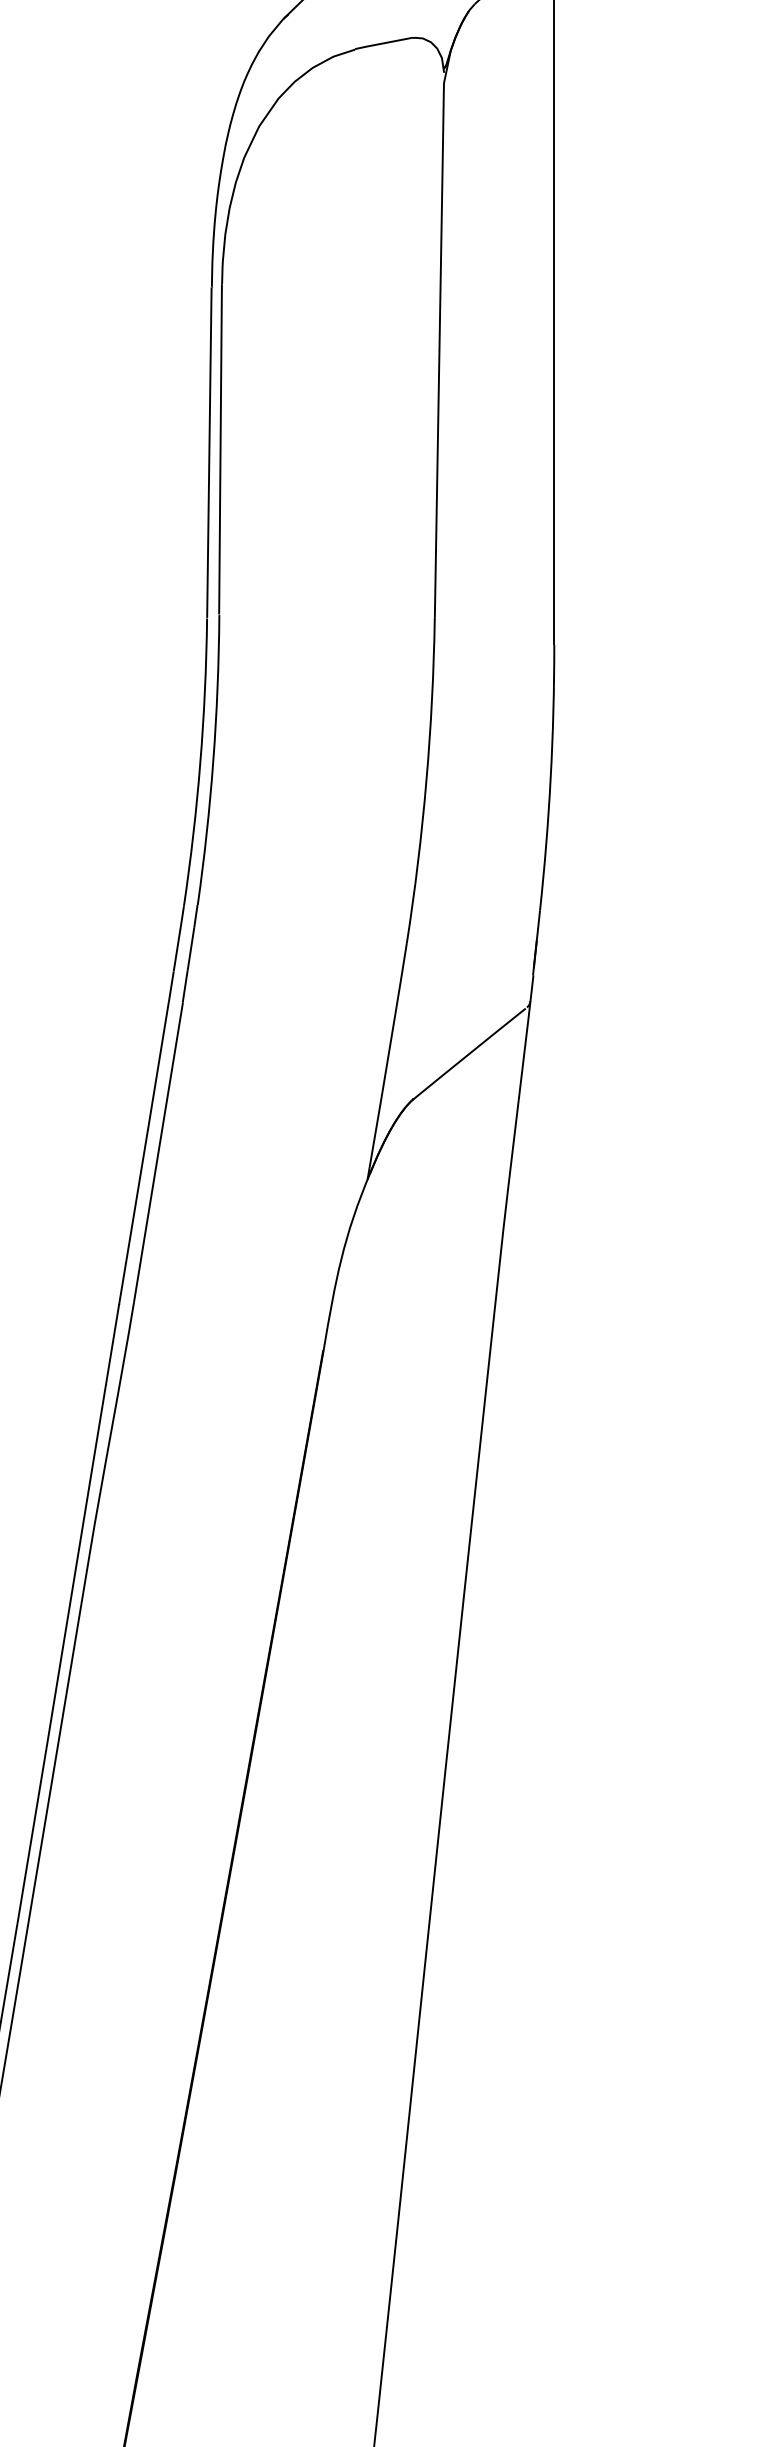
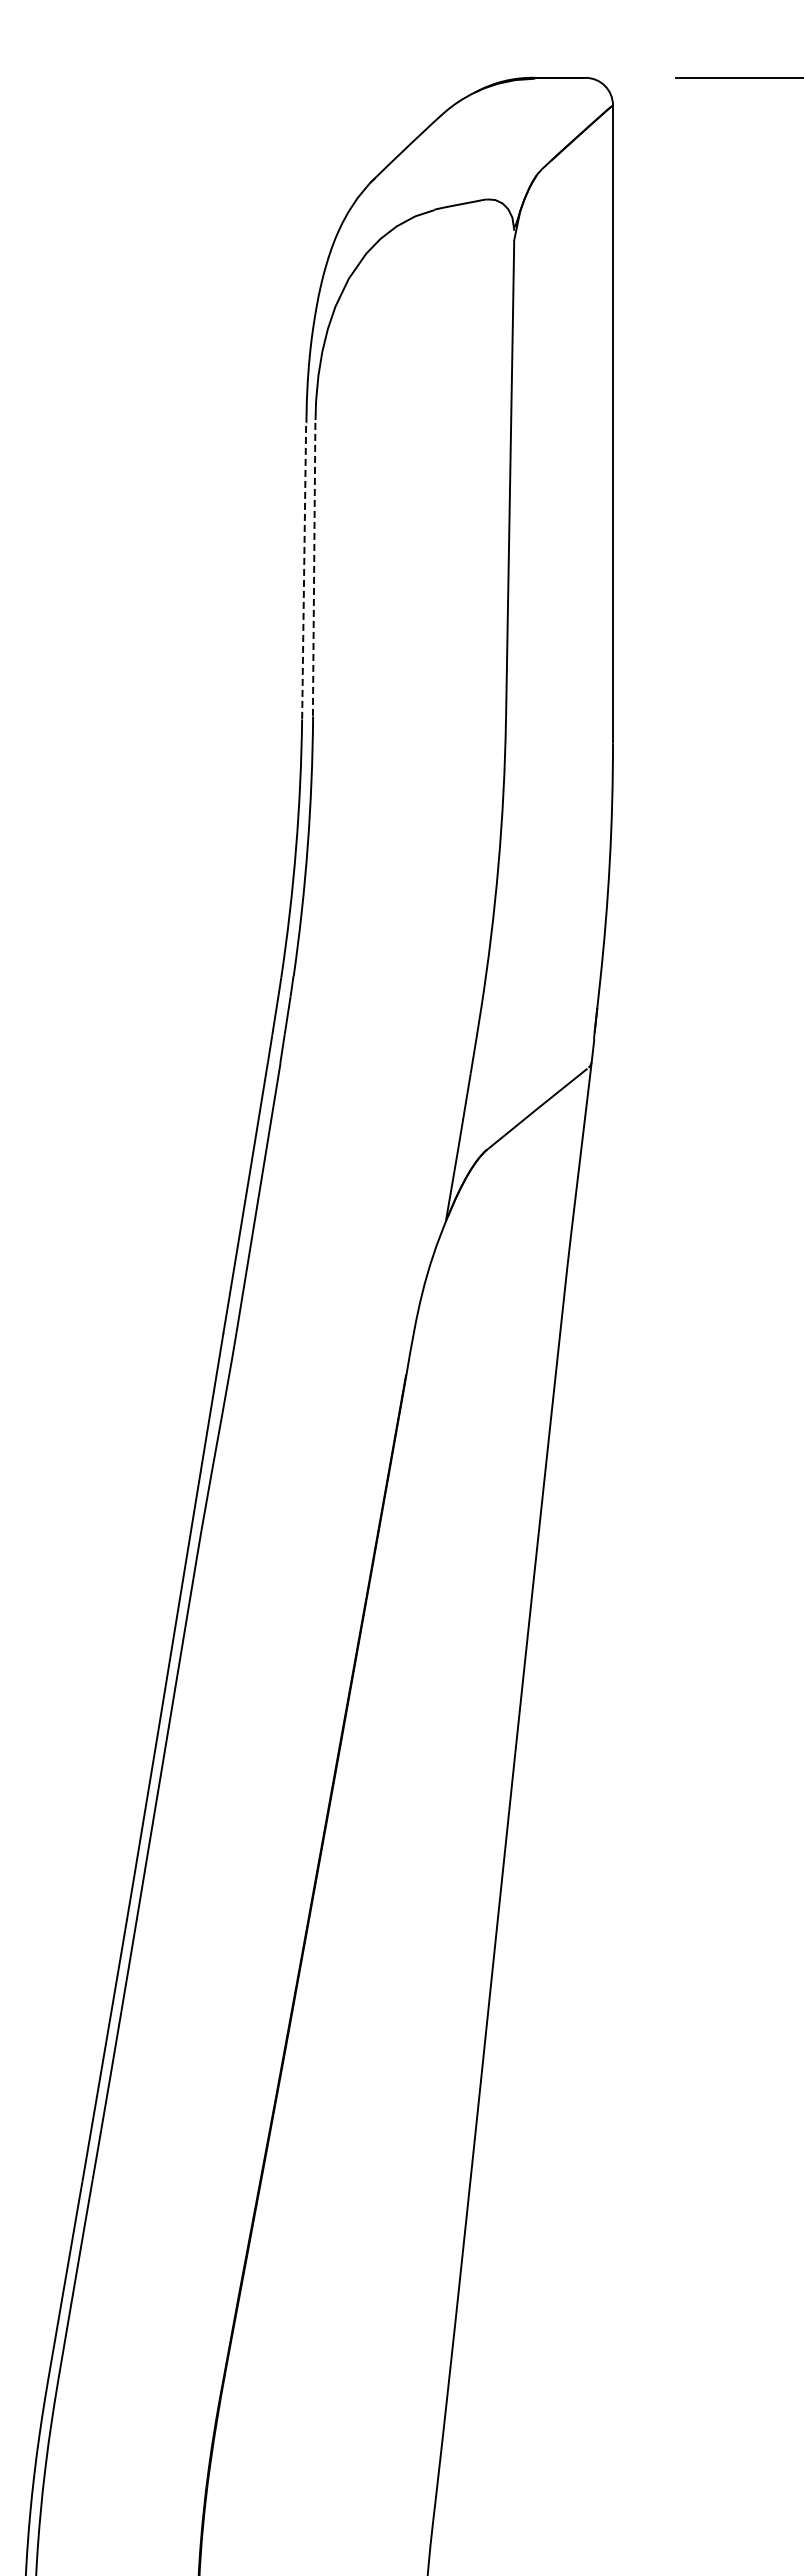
line: (220, 449) -> (314, 568), solid -> dashed
line: (209, 452) -> (304, 570), solid -> dashed

